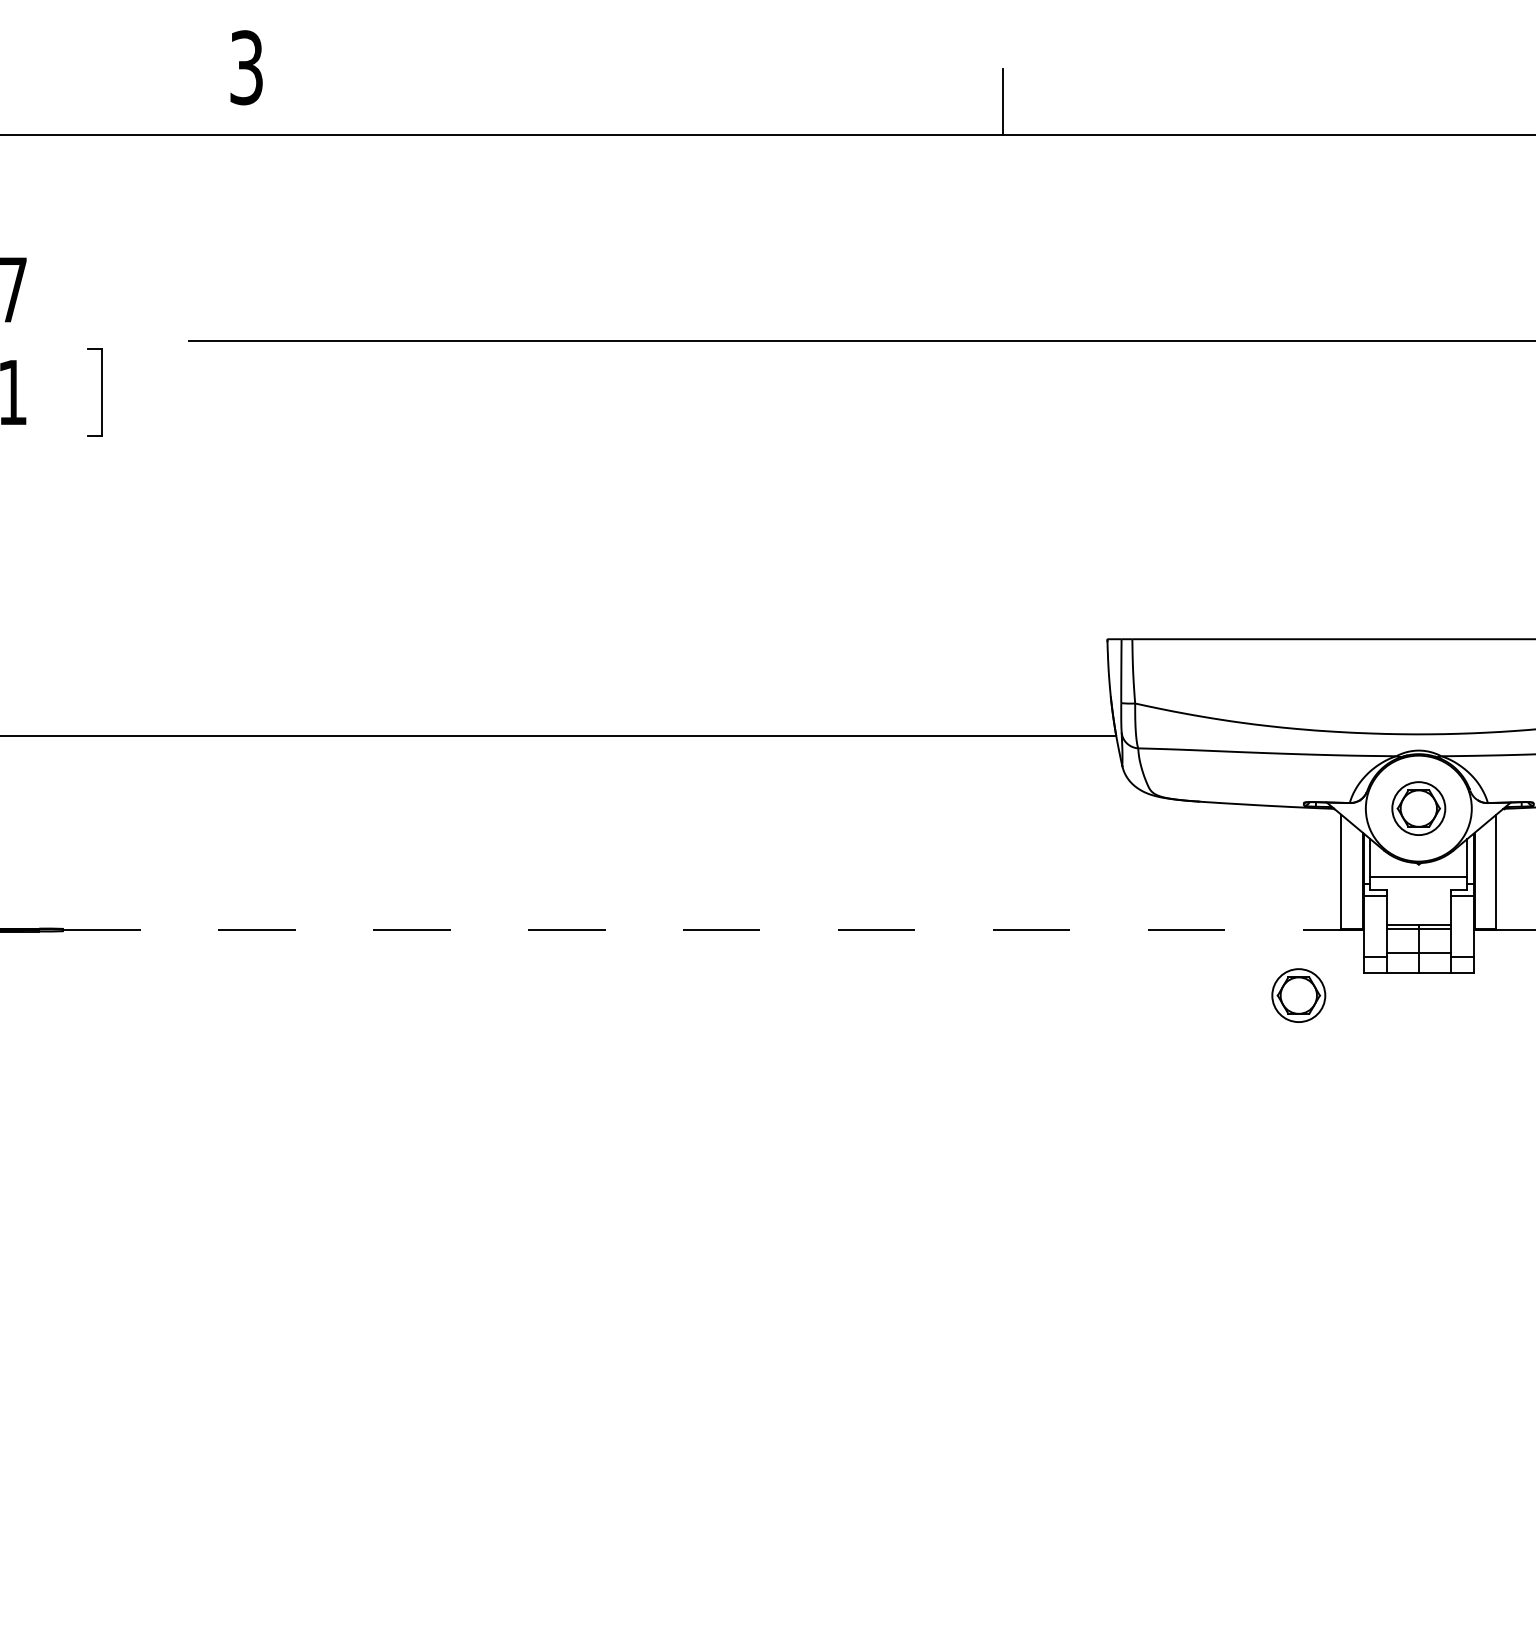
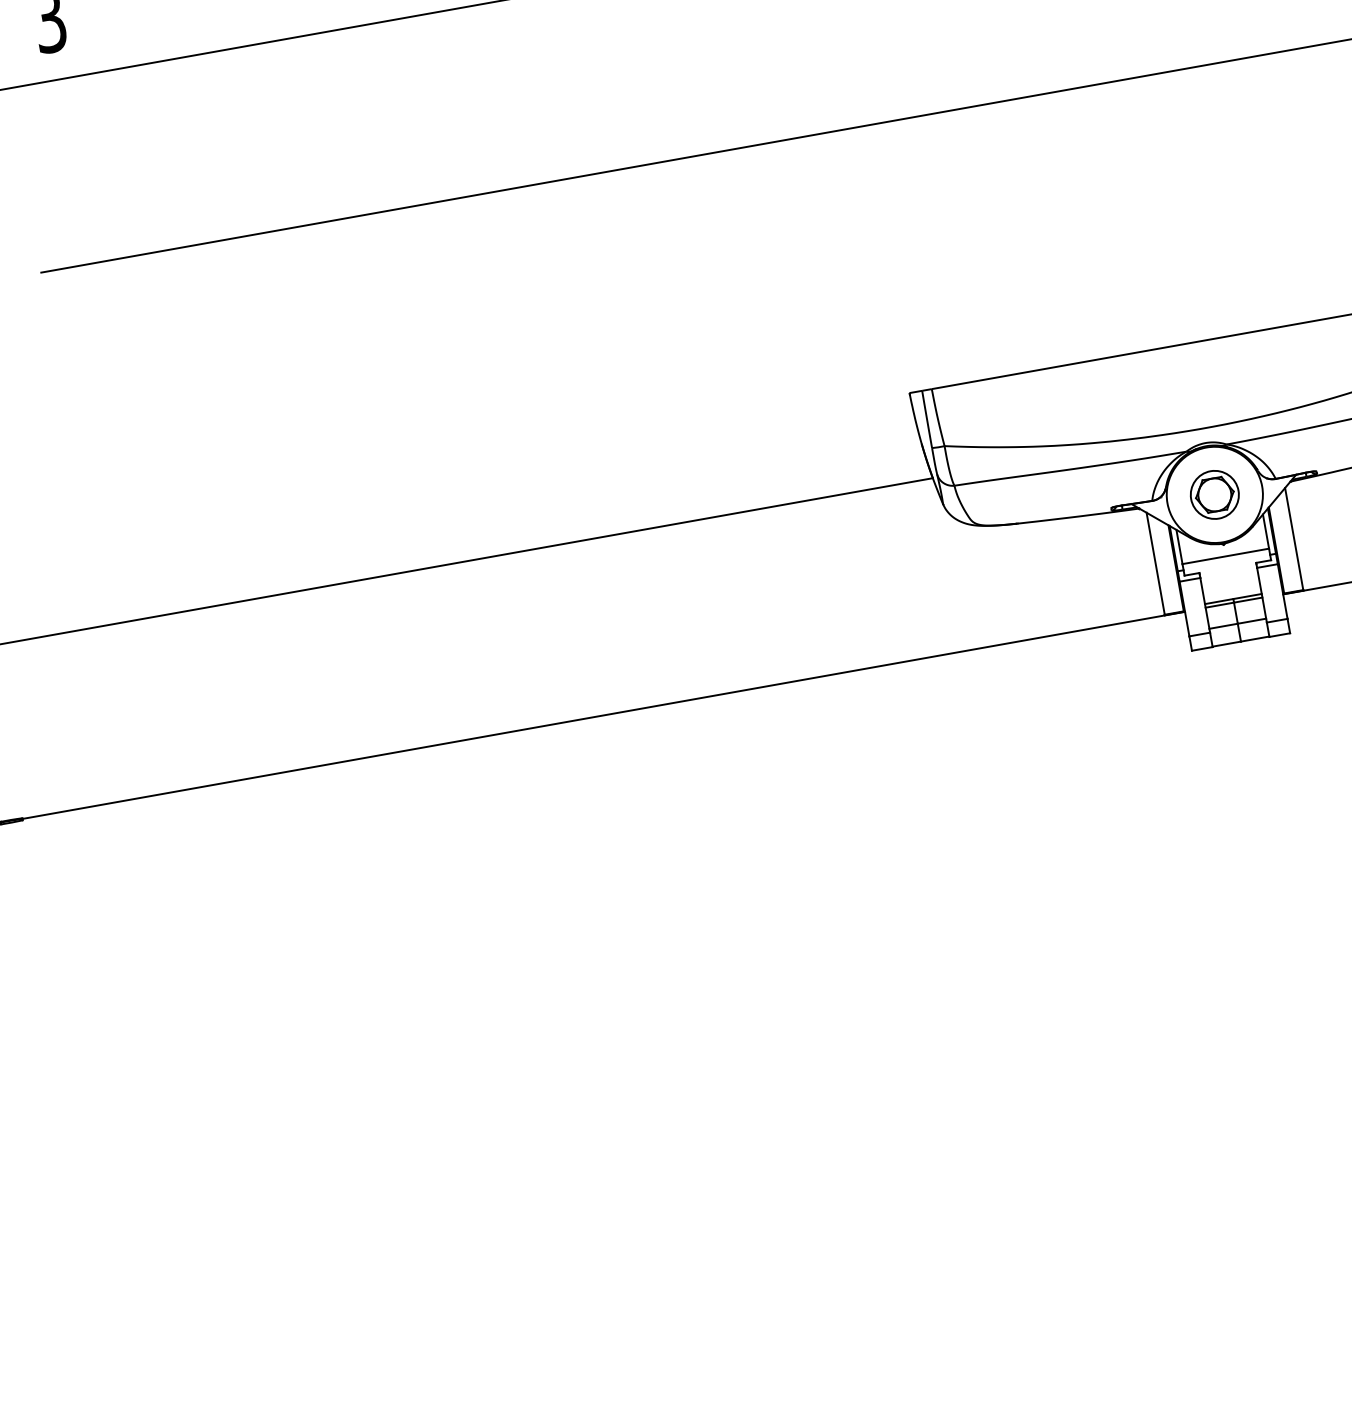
line: (714, 929) -> (604, 715), dashed -> solid
part: (1298, 995) -> (1137, 681), removed

